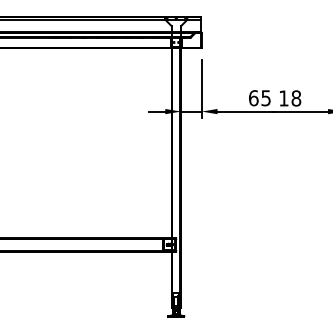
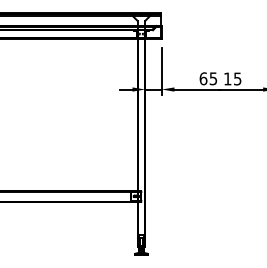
text: (296, 97) -> (237, 78), 18 -> 15

